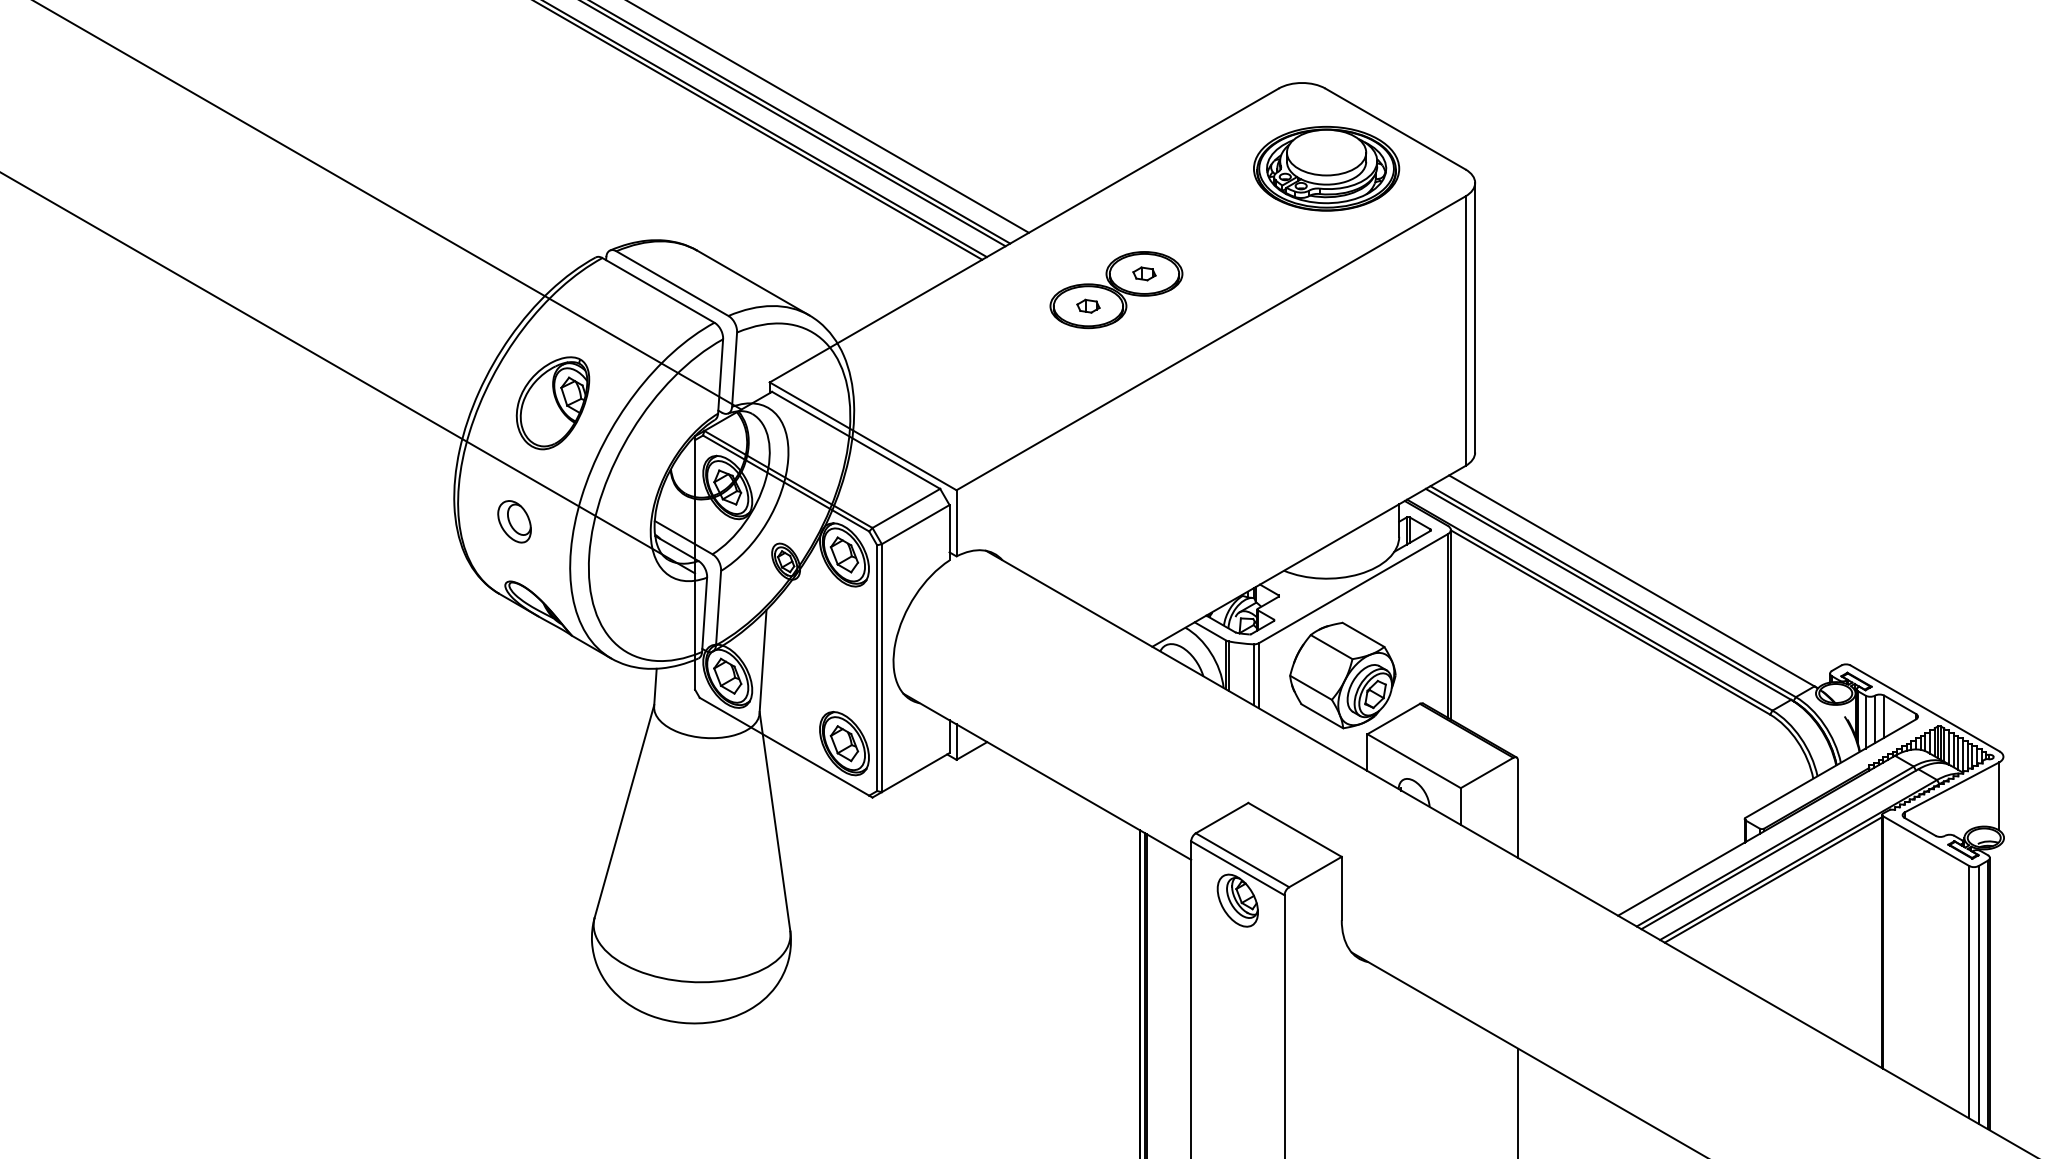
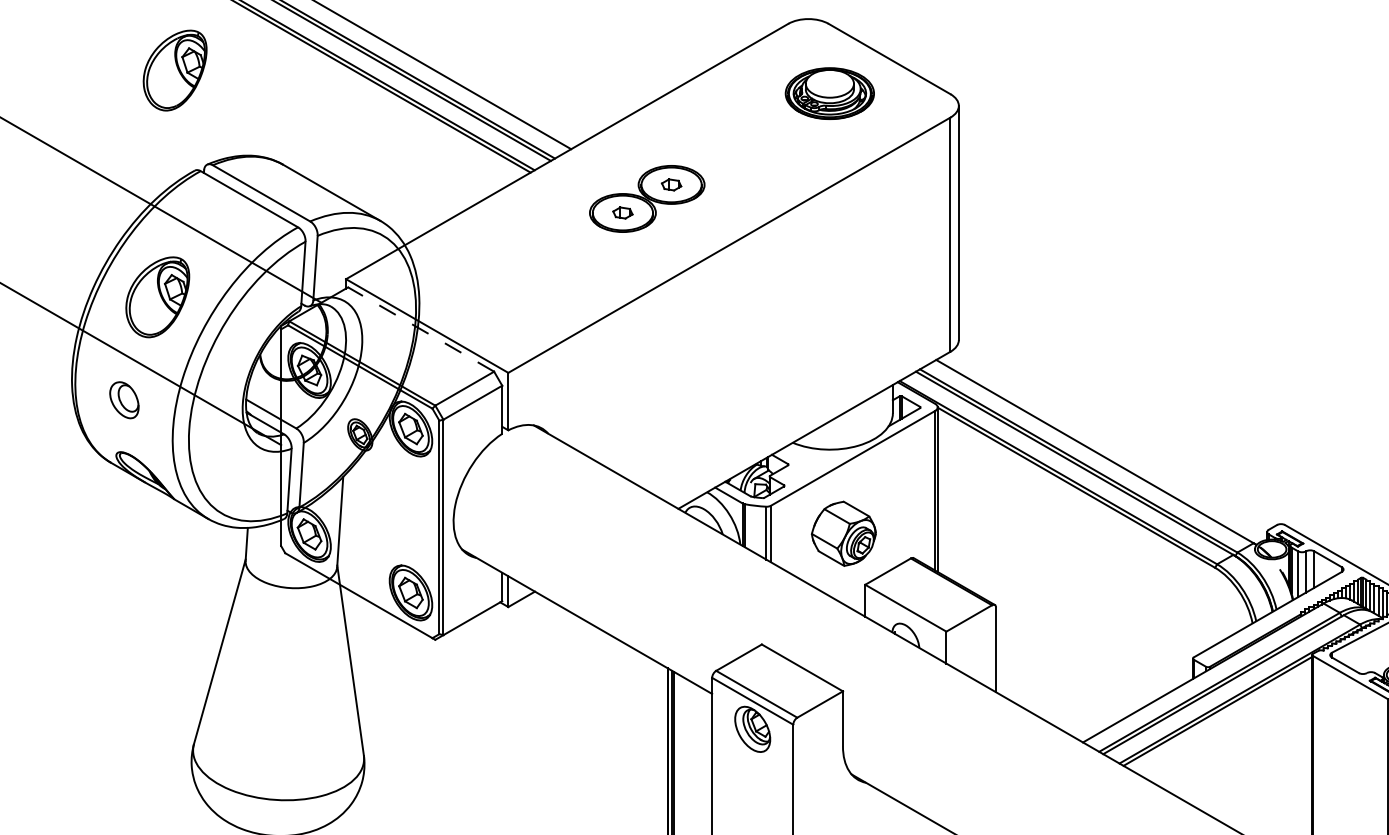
part: (572, 142) -> (174, 70), added
part: (1326, 168) -> (829, 93), size x0.7
line: (855, 440) -> (420, 329), solid -> dashed
part: (1342, 675) -> (843, 533), size x0.7

